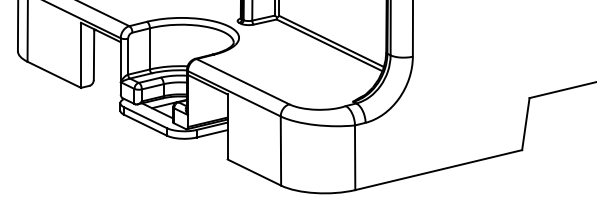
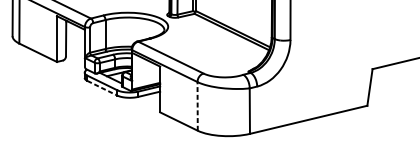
line: (145, 125) -> (102, 88), solid -> dashed
line: (280, 151) -> (197, 106), solid -> dashed

